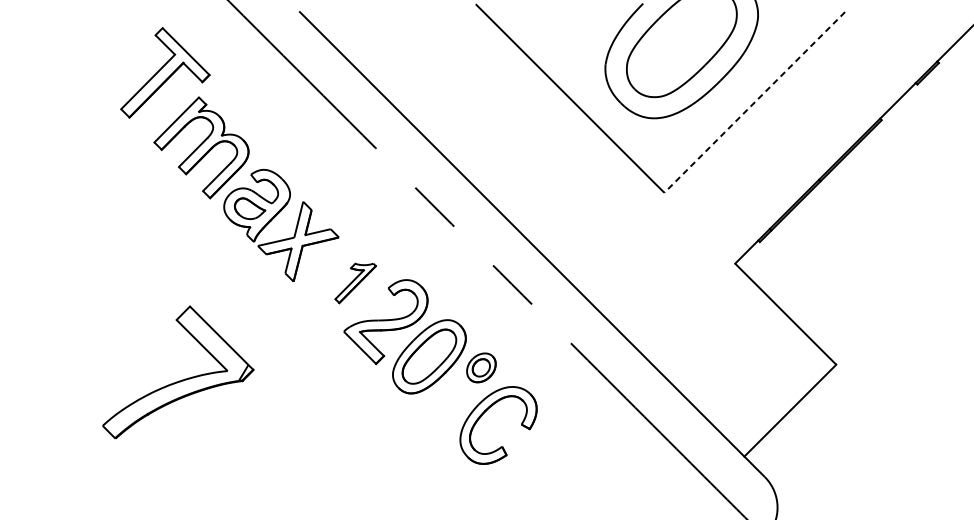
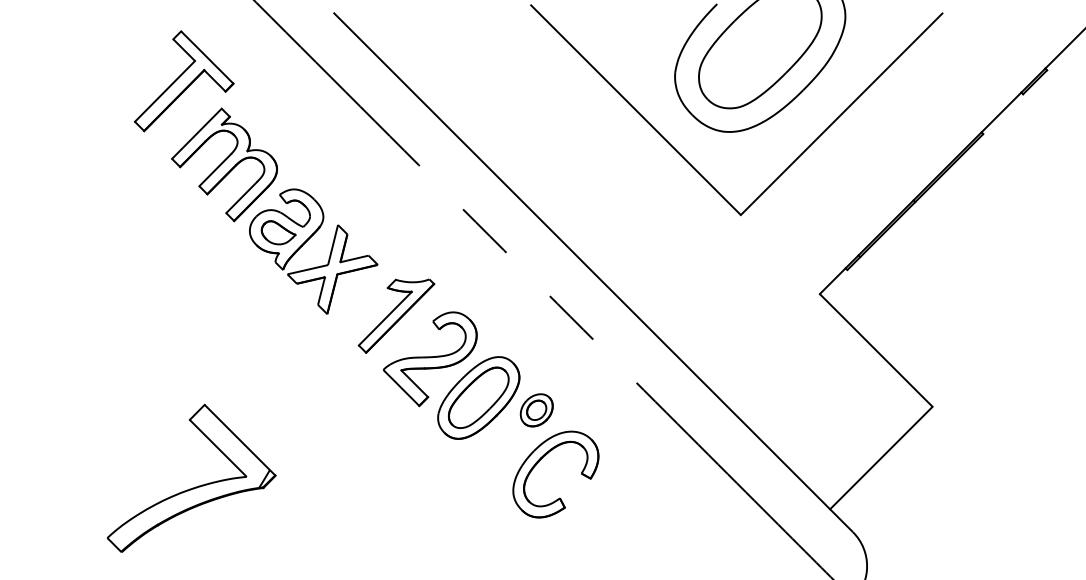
line: (754, 102) -> (841, 114), dashed -> solid
part: (355, 282) -> (396, 315), size x1.67
part: (181, 379) -> (195, 486), moved

